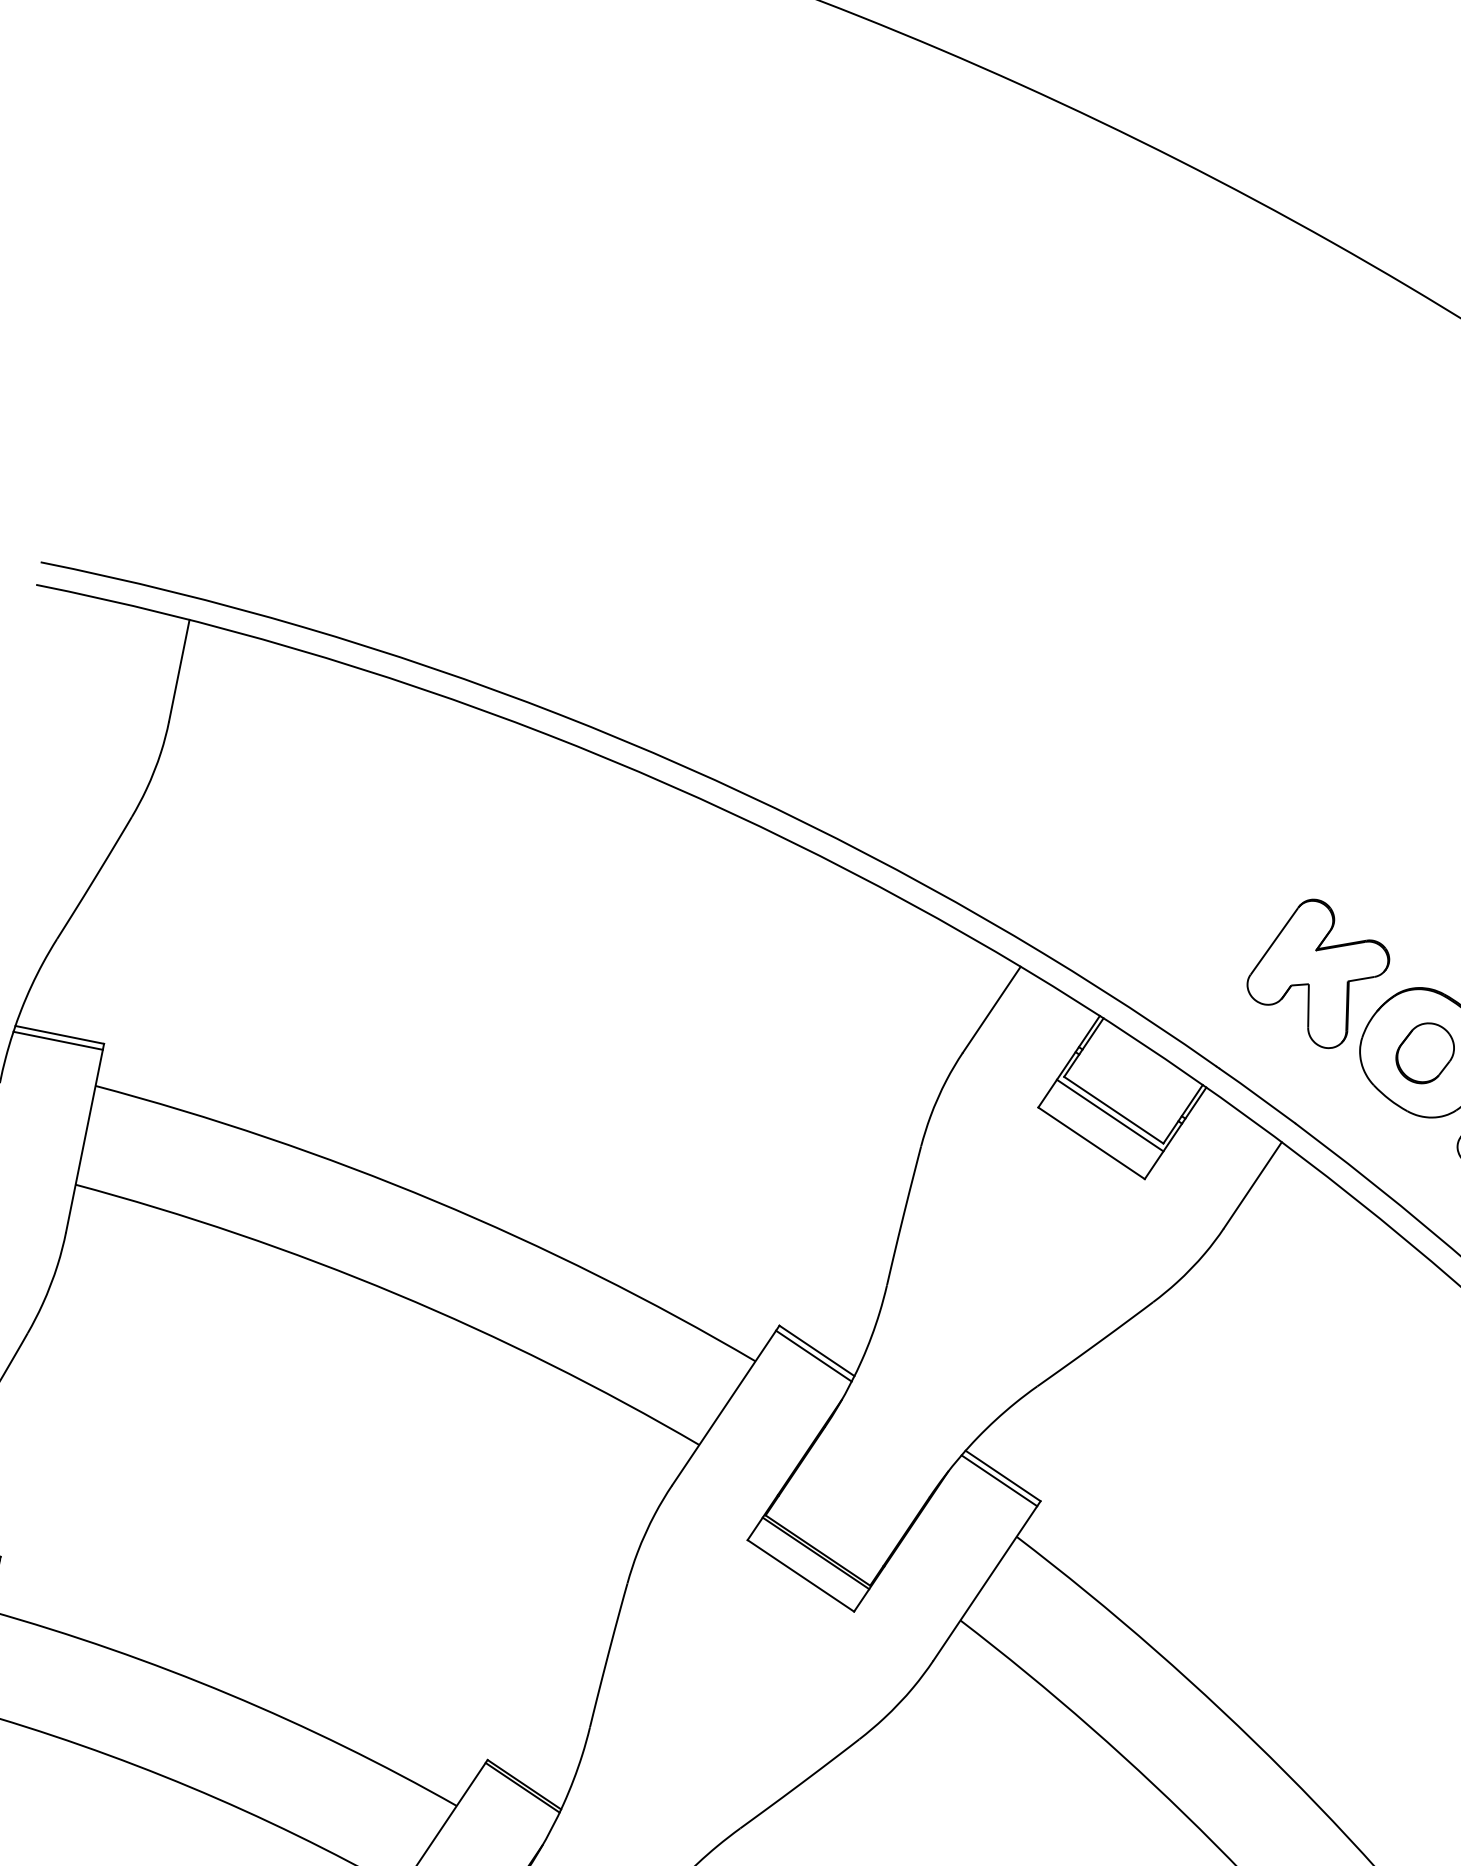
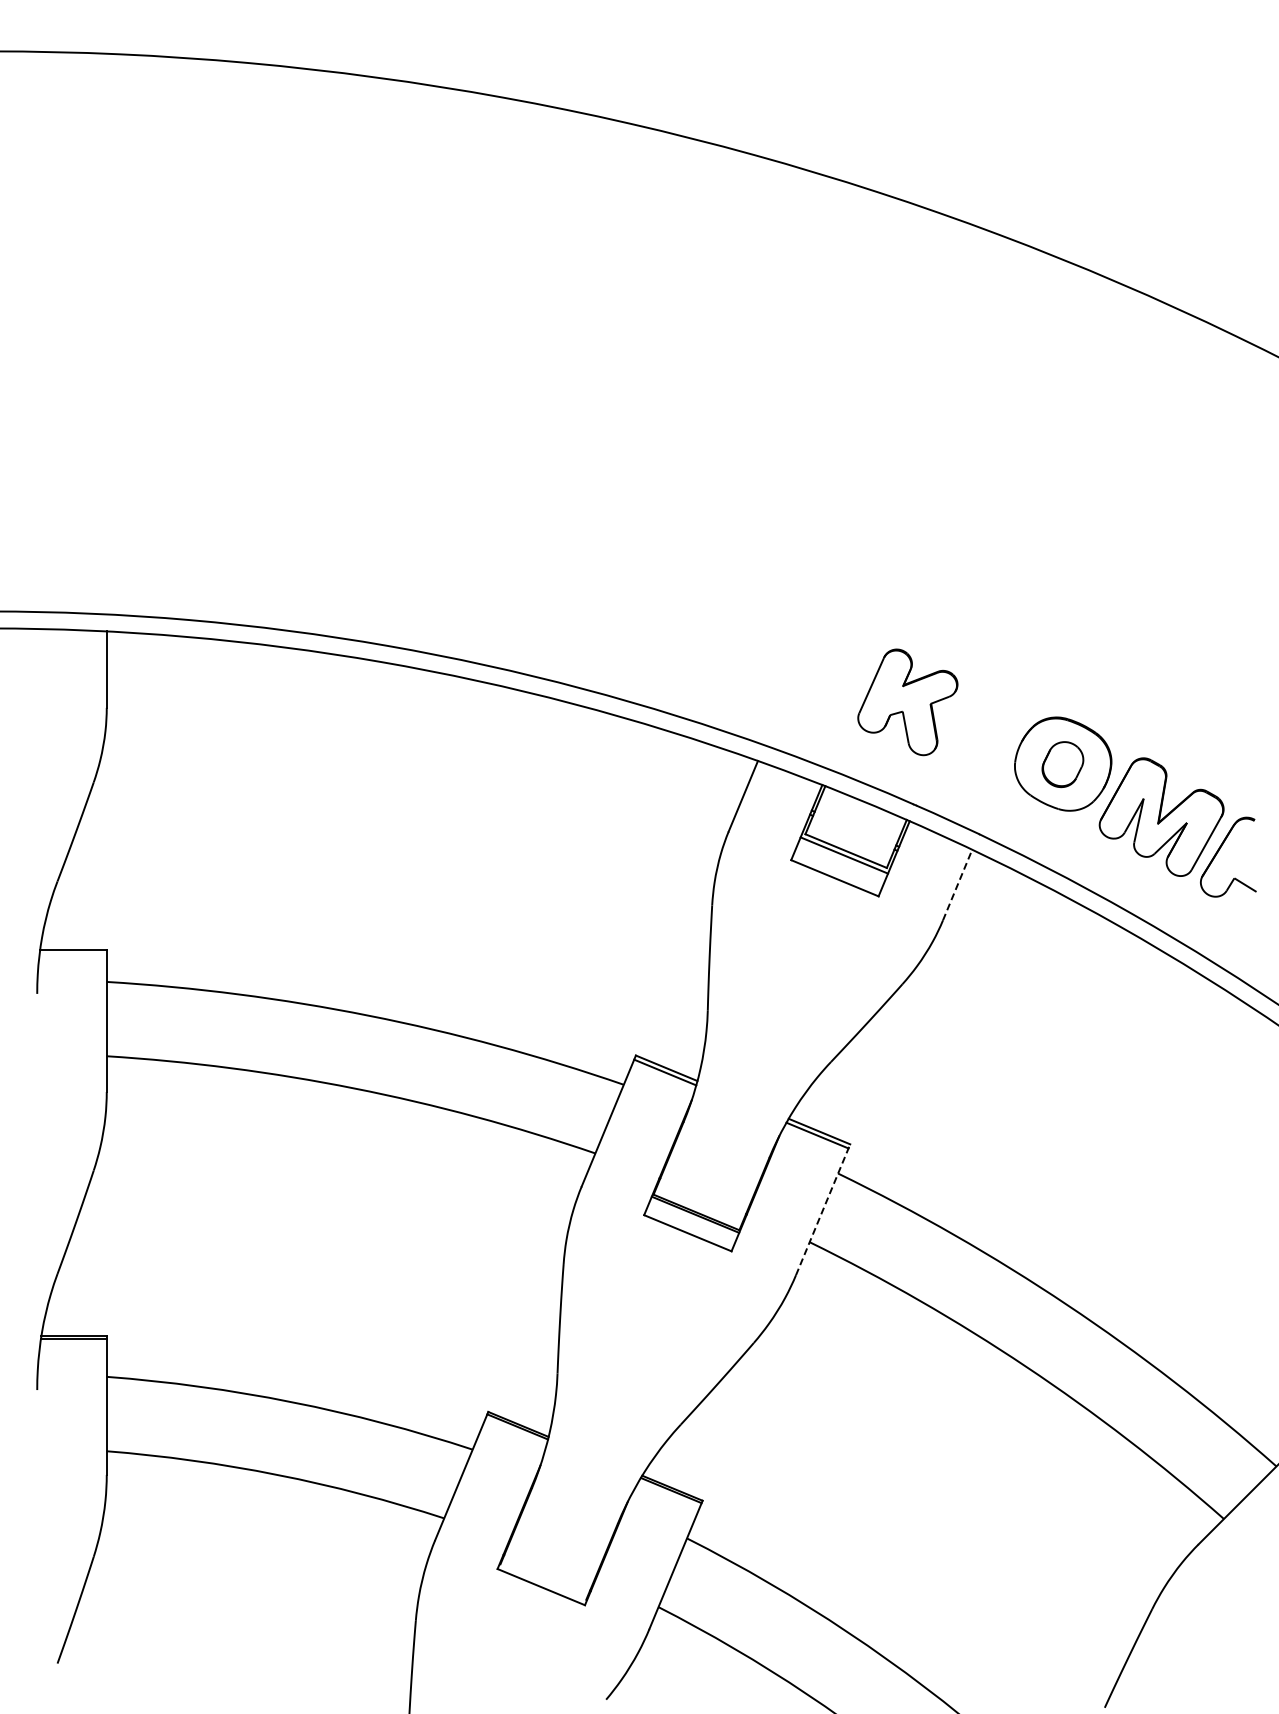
part: (1317, 973) -> (907, 702), moved
line: (57, 1040) -> (72, 954), removed
line: (1252, 1184) -> (957, 884), solid -> dashed
line: (987, 1580) -> (823, 1209), solid -> dashed

